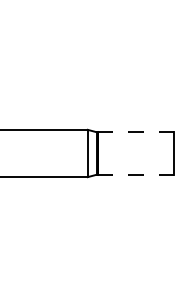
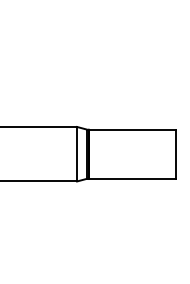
line: (135, 132) -> (132, 130), dashed -> solid
line: (135, 174) -> (132, 178), dashed -> solid

